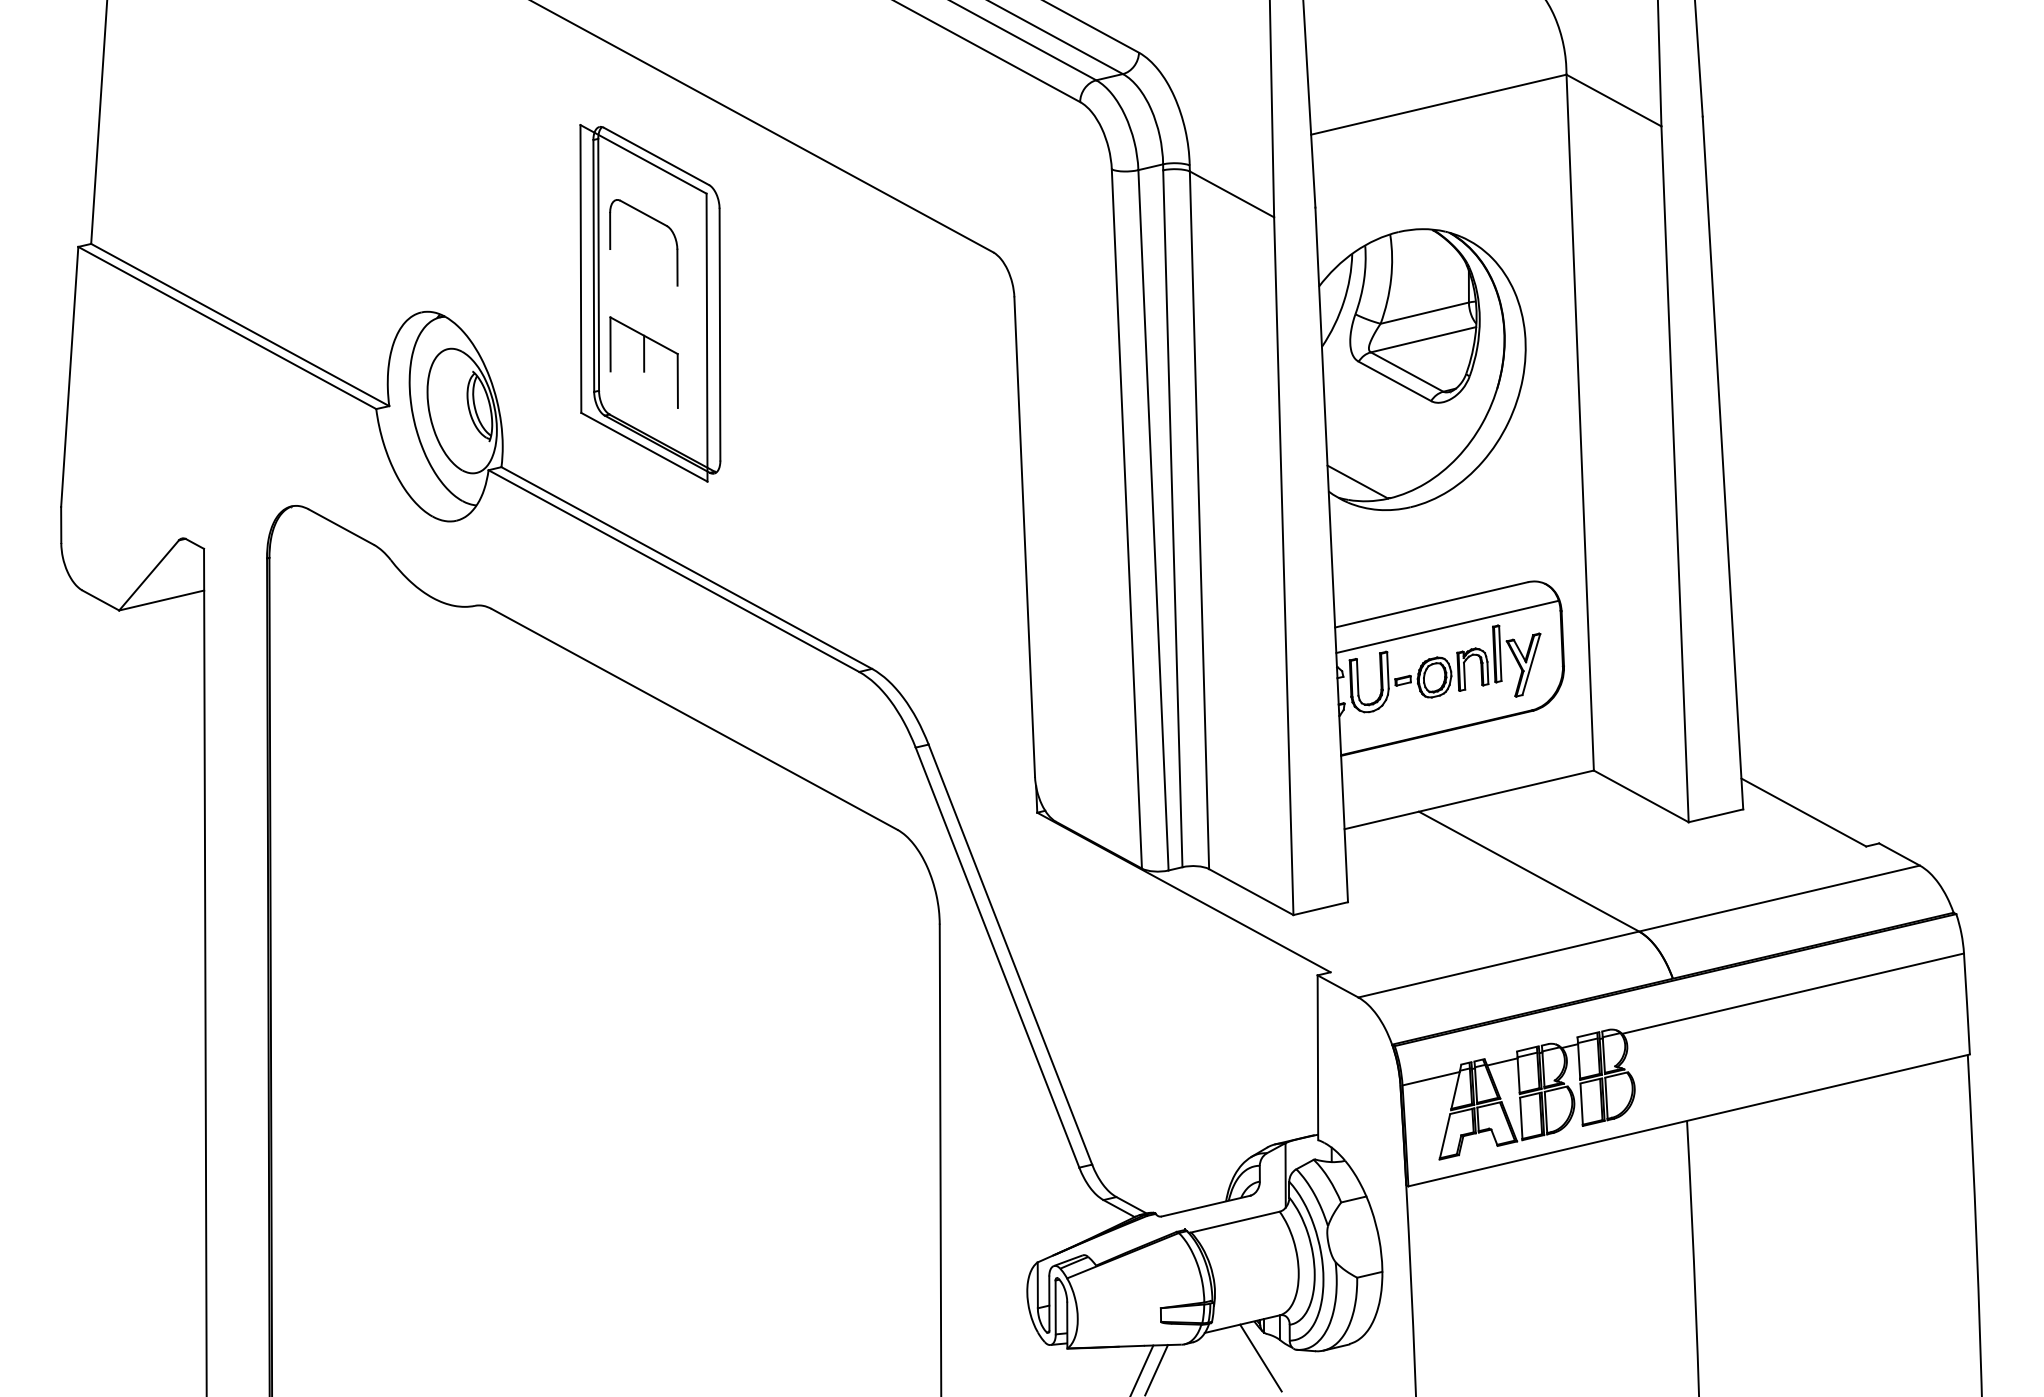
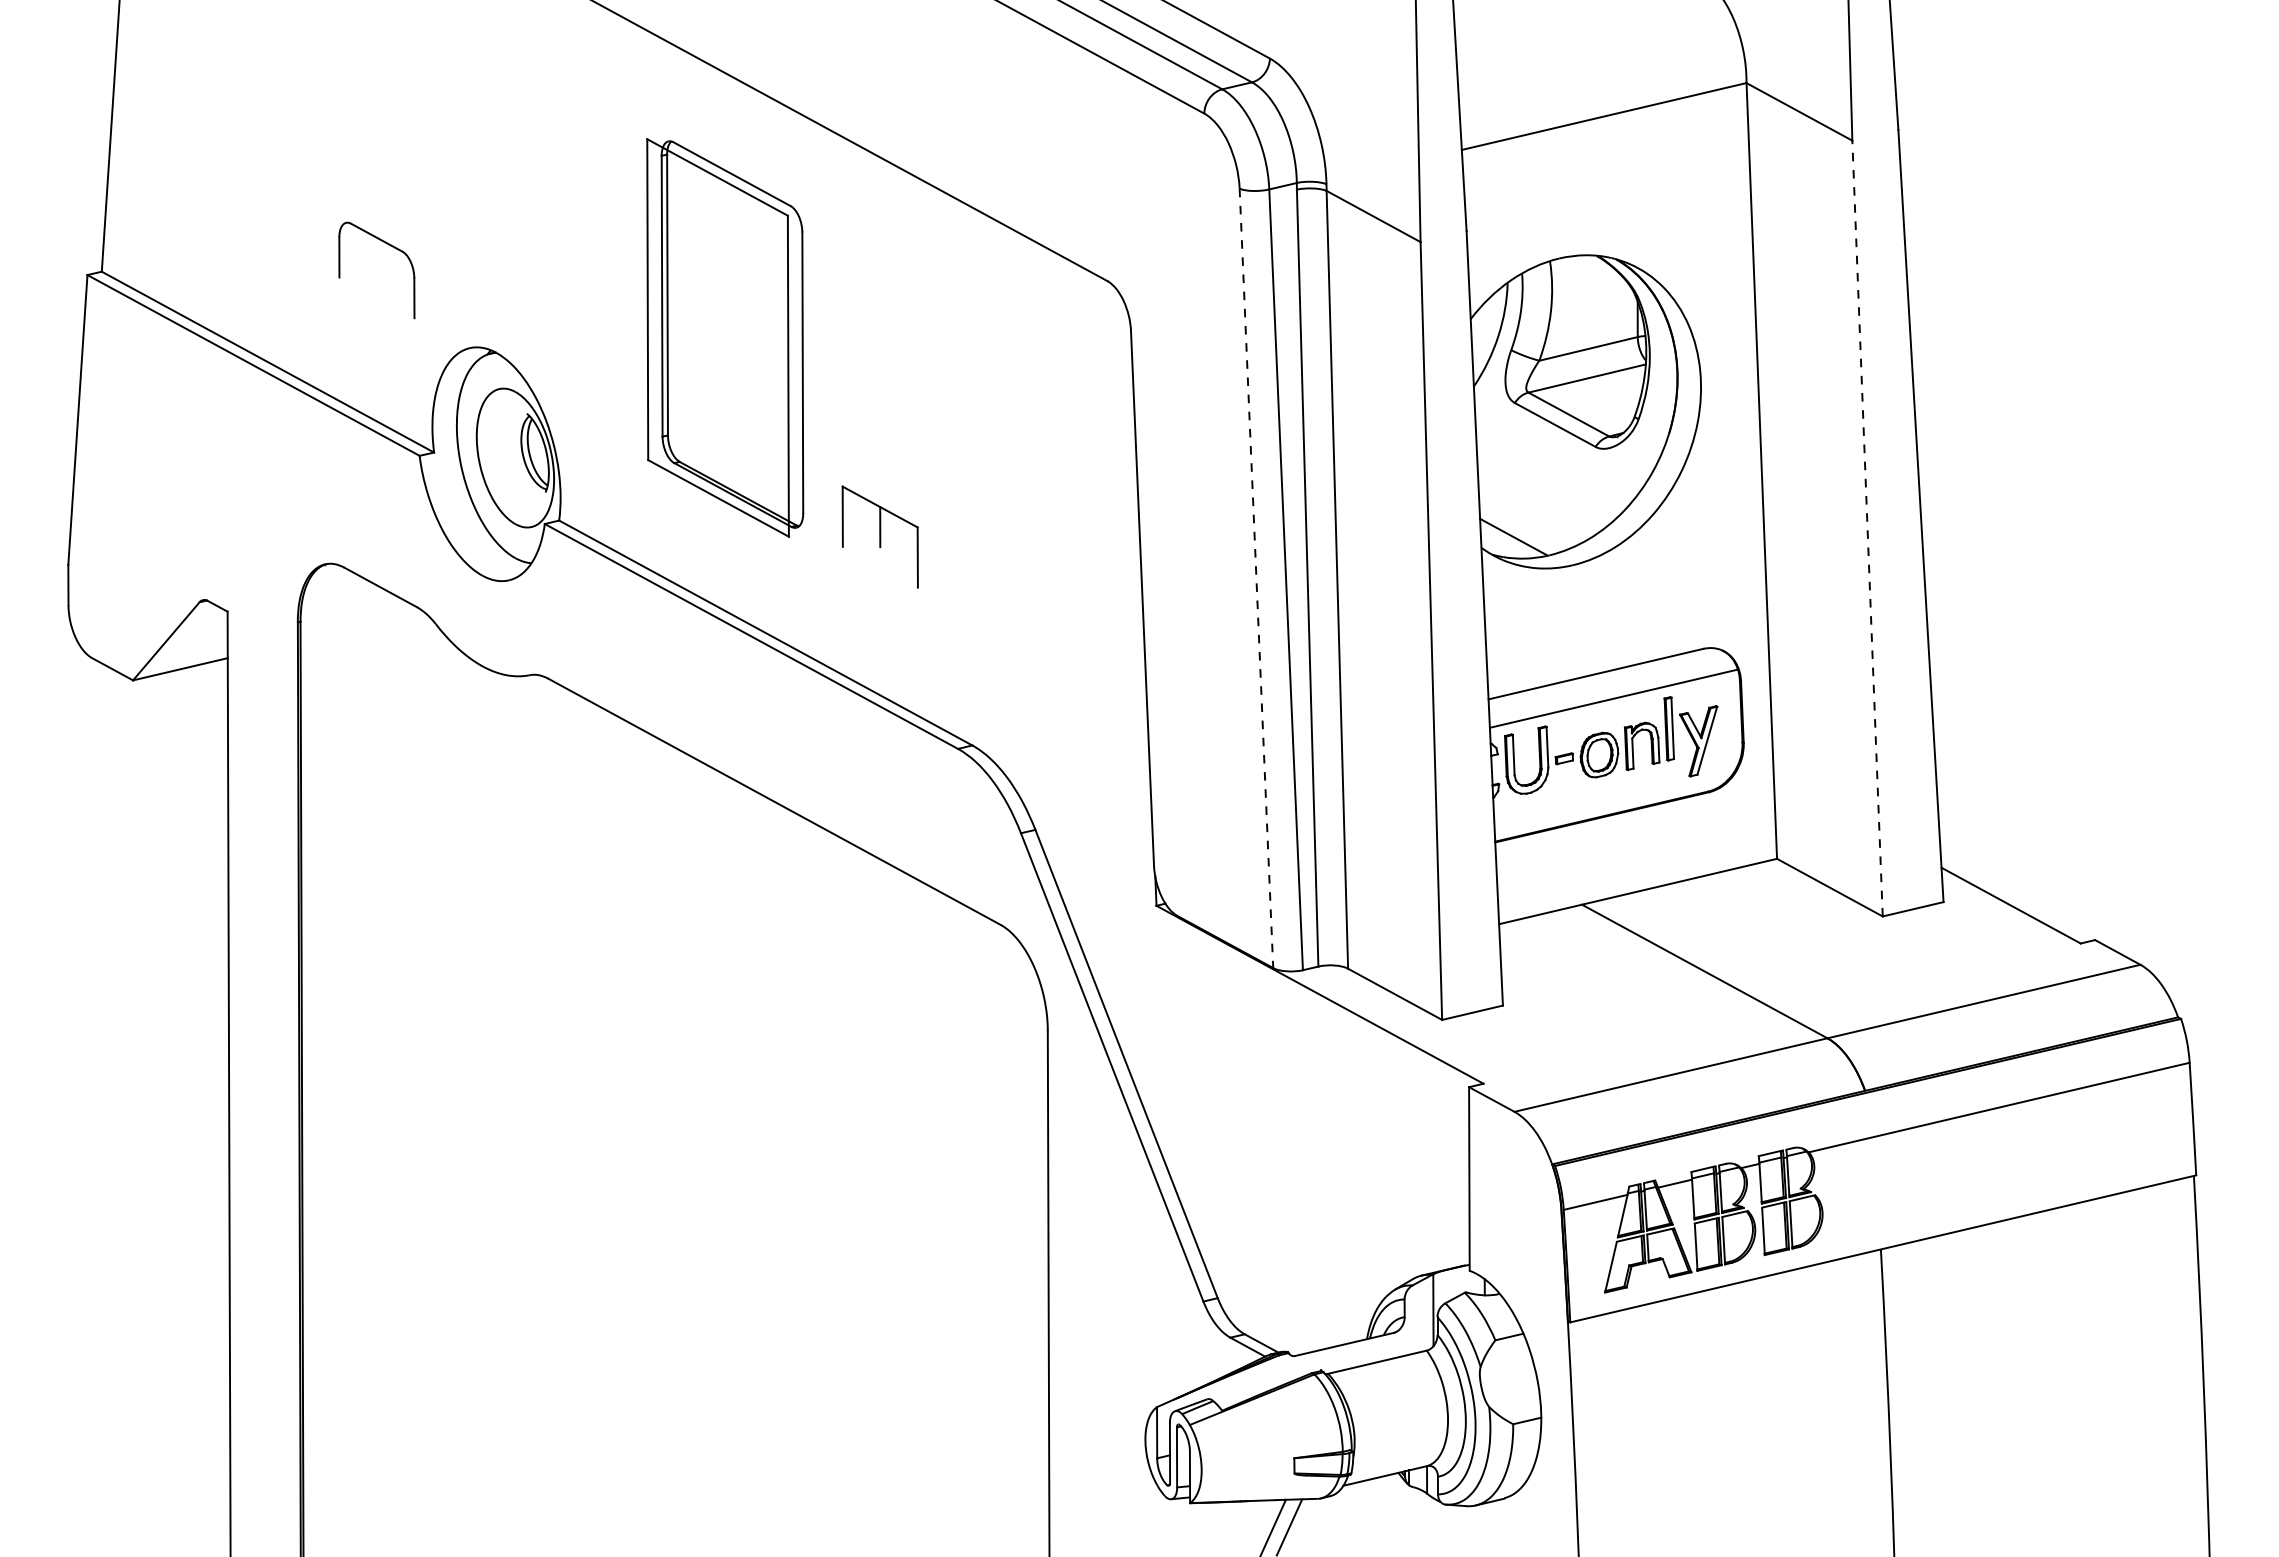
part: (654, 220) -> (388, 245), moved
part: (643, 362) -> (879, 536), moved
line: (1675, 474) -> (1867, 528), solid -> dashed
line: (1126, 519) -> (1256, 578), solid -> dashed
line: (1260, 1357) -> (1405, 1513), removed

